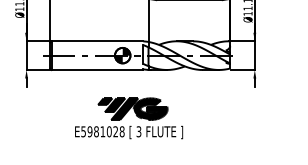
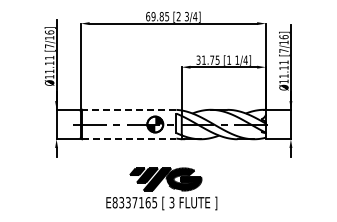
line: (96, 40) -> (128, 109), solid -> dashed
line: (97, 70) -> (129, 139), solid -> dashed
text: (102, 131) -> (134, 202), E5981028 -> E8337165

